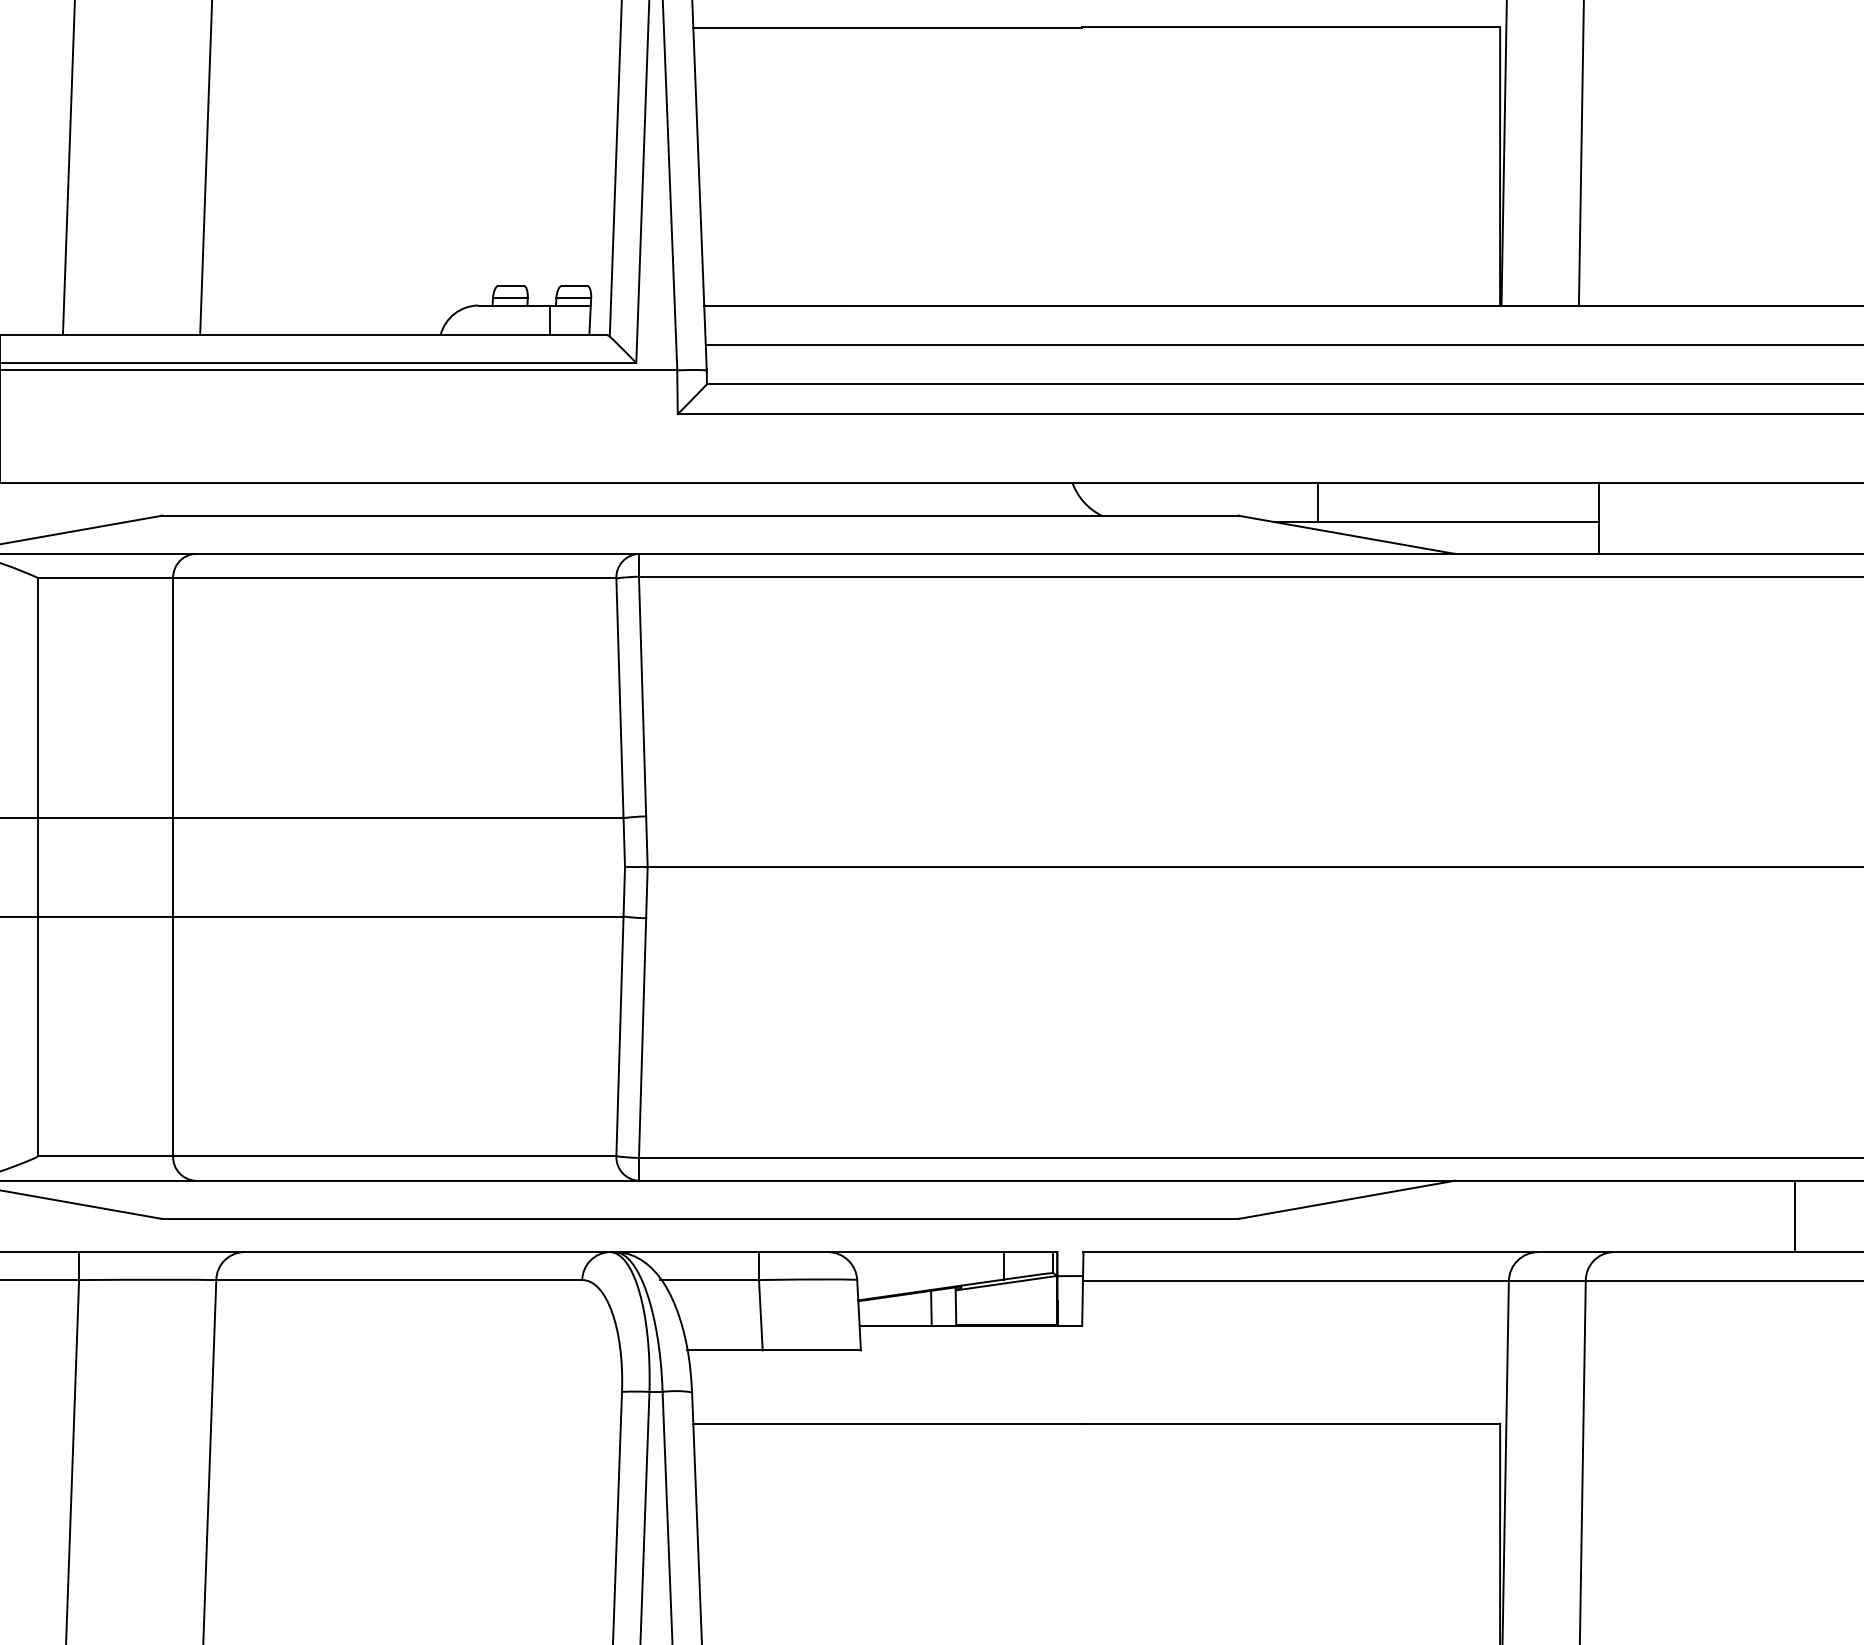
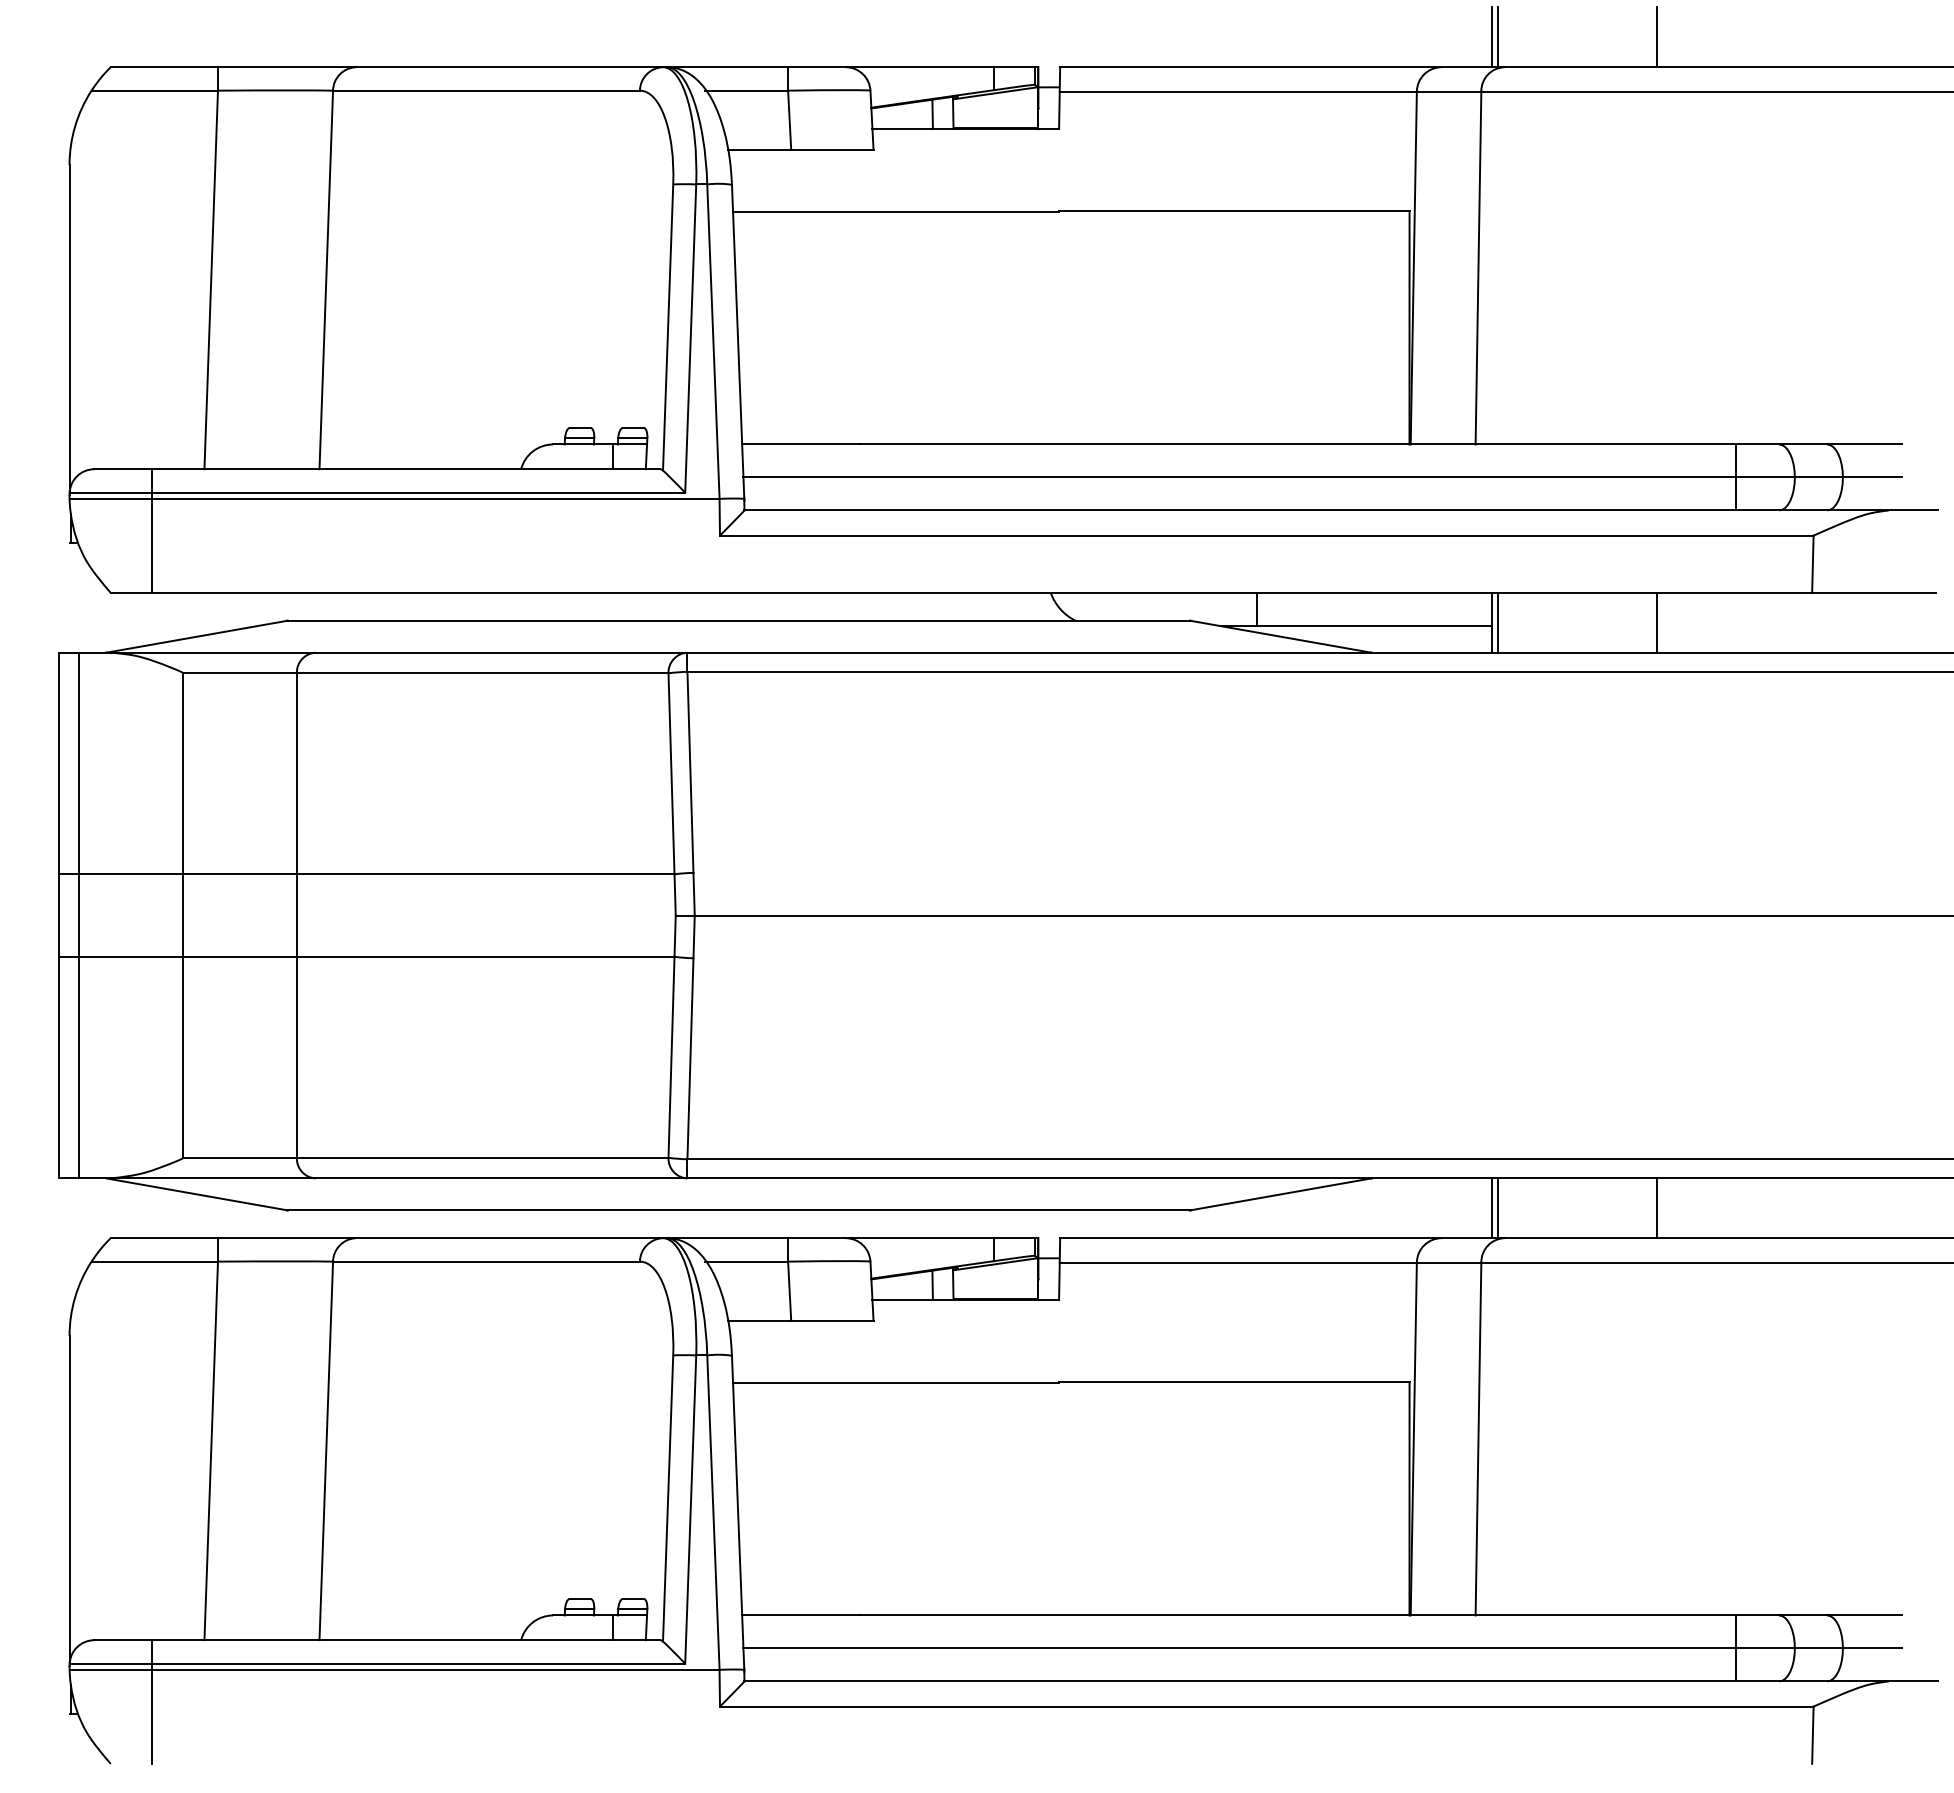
line: (1606, 517) -> (1498, 622), added
line: (1794, 517) -> (1656, 622), added
line: (1599, 1216) -> (1492, 1208), added
line: (1606, 1216) -> (1498, 1208), added

